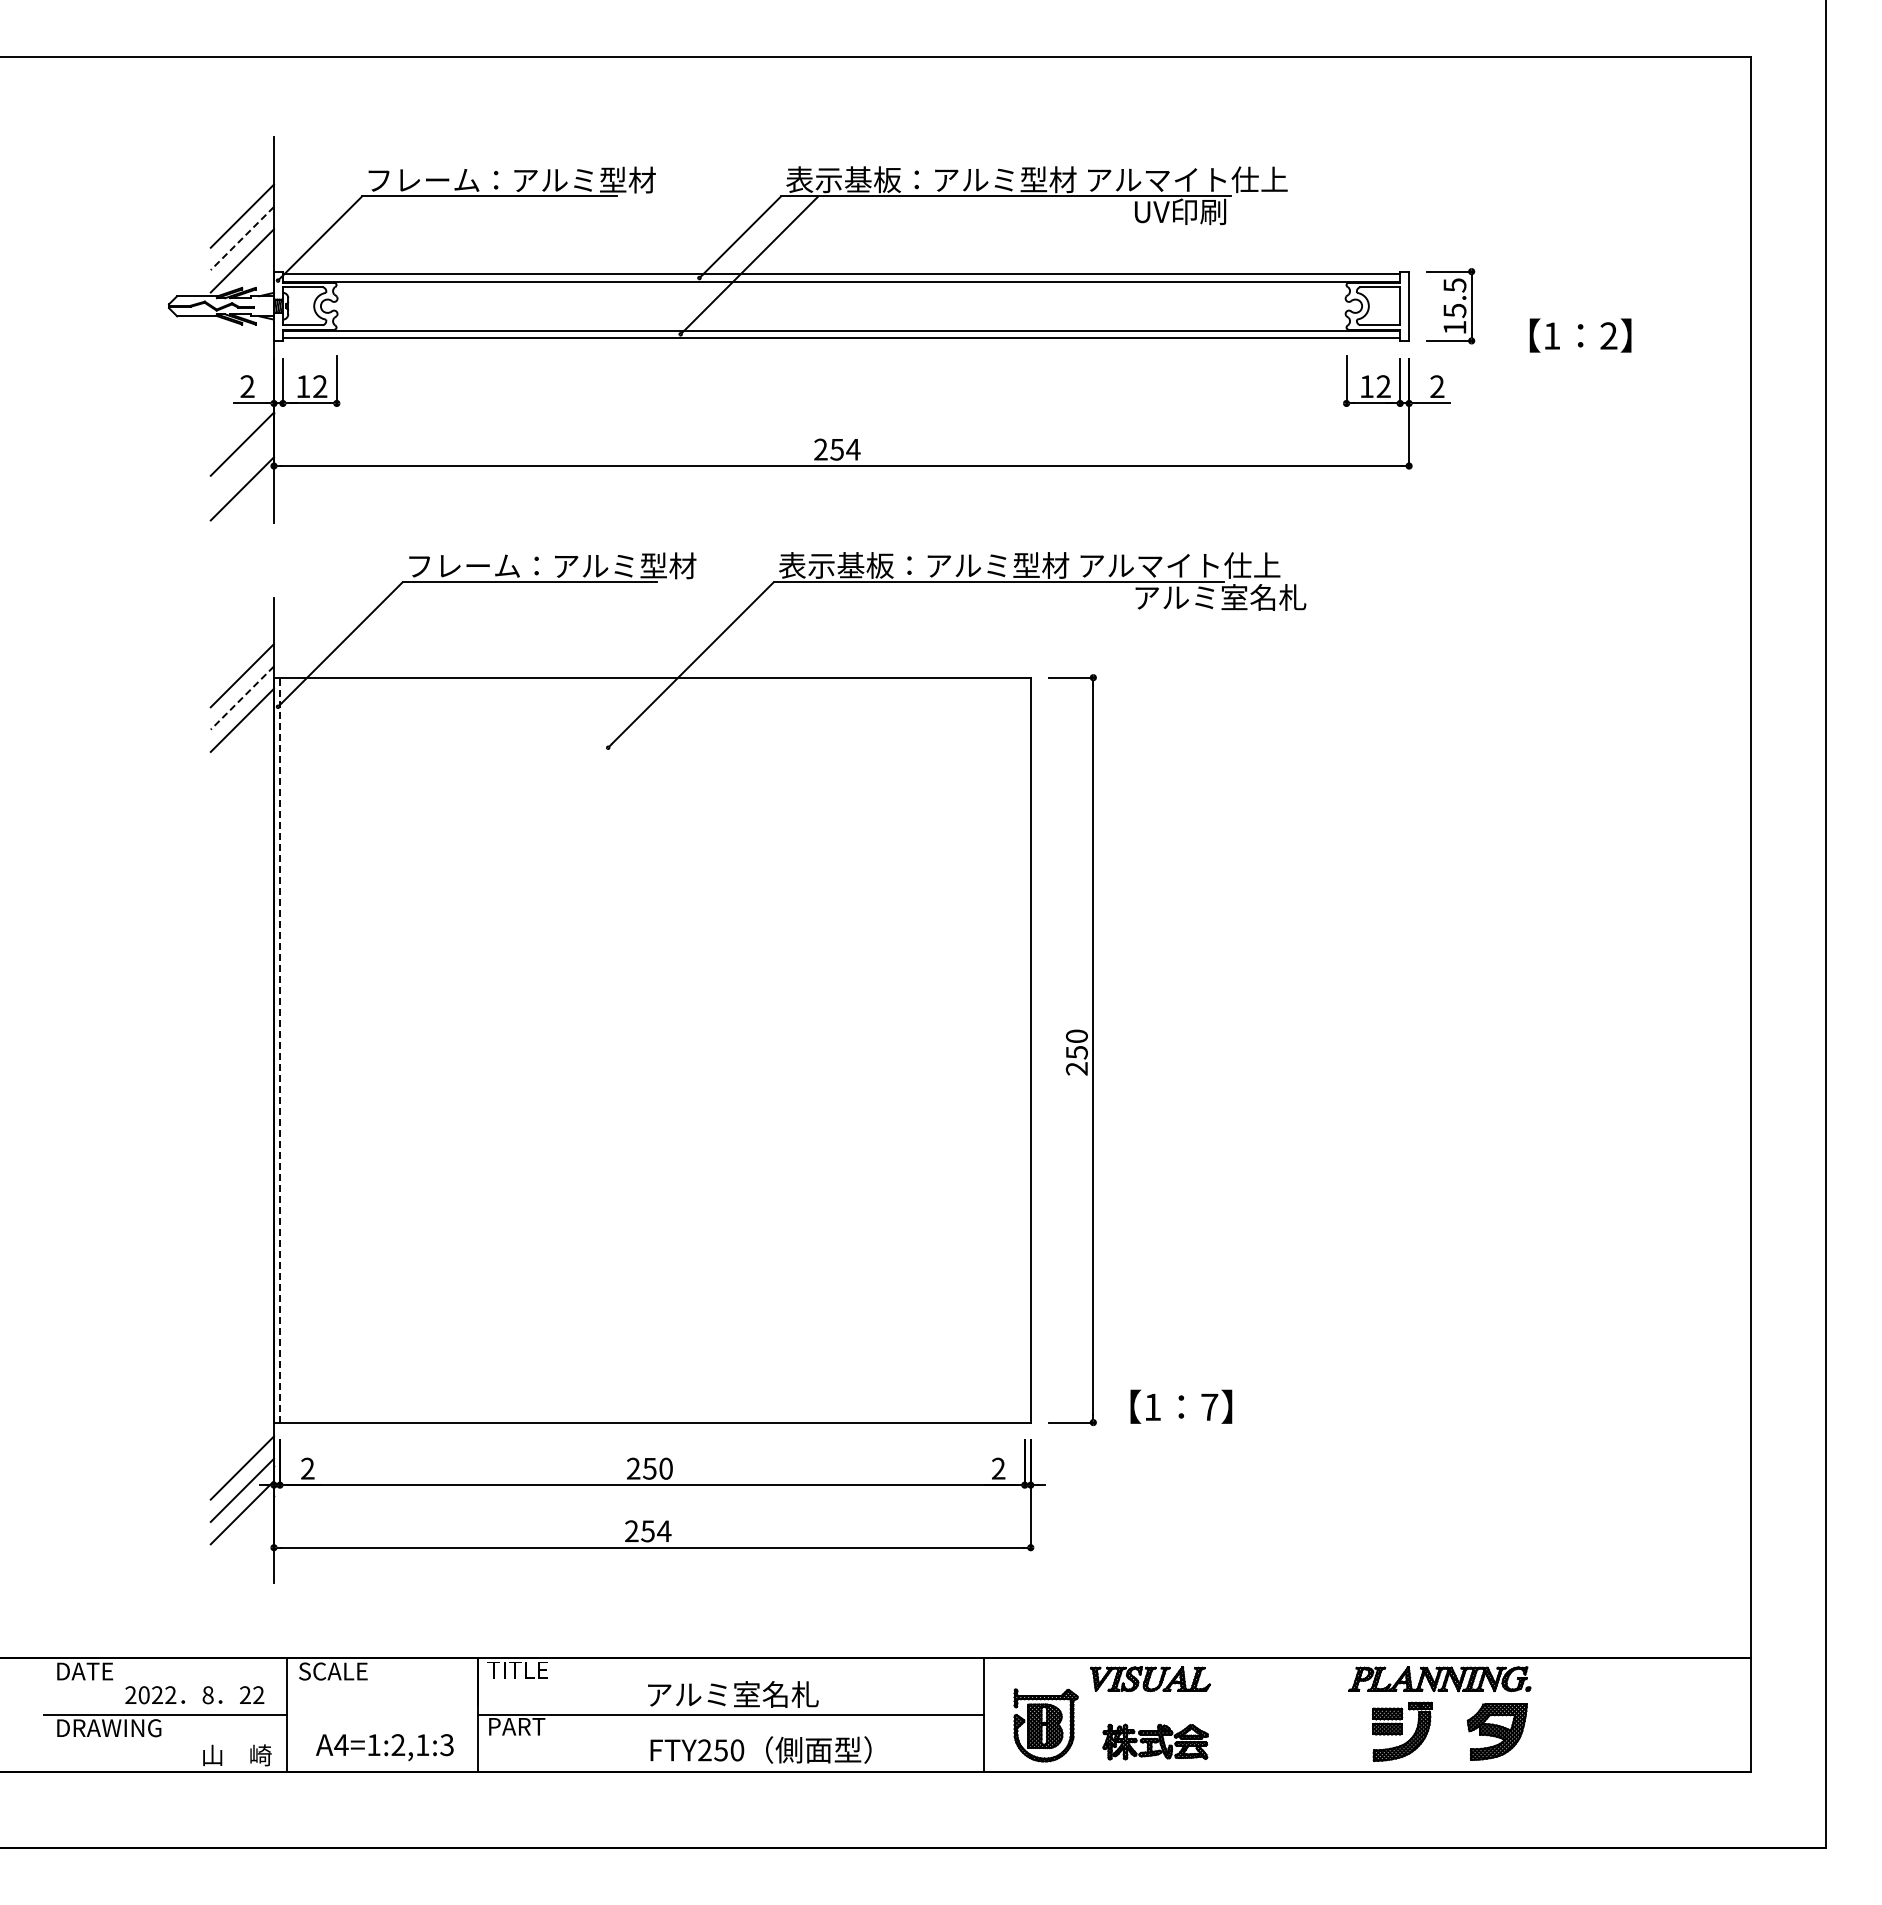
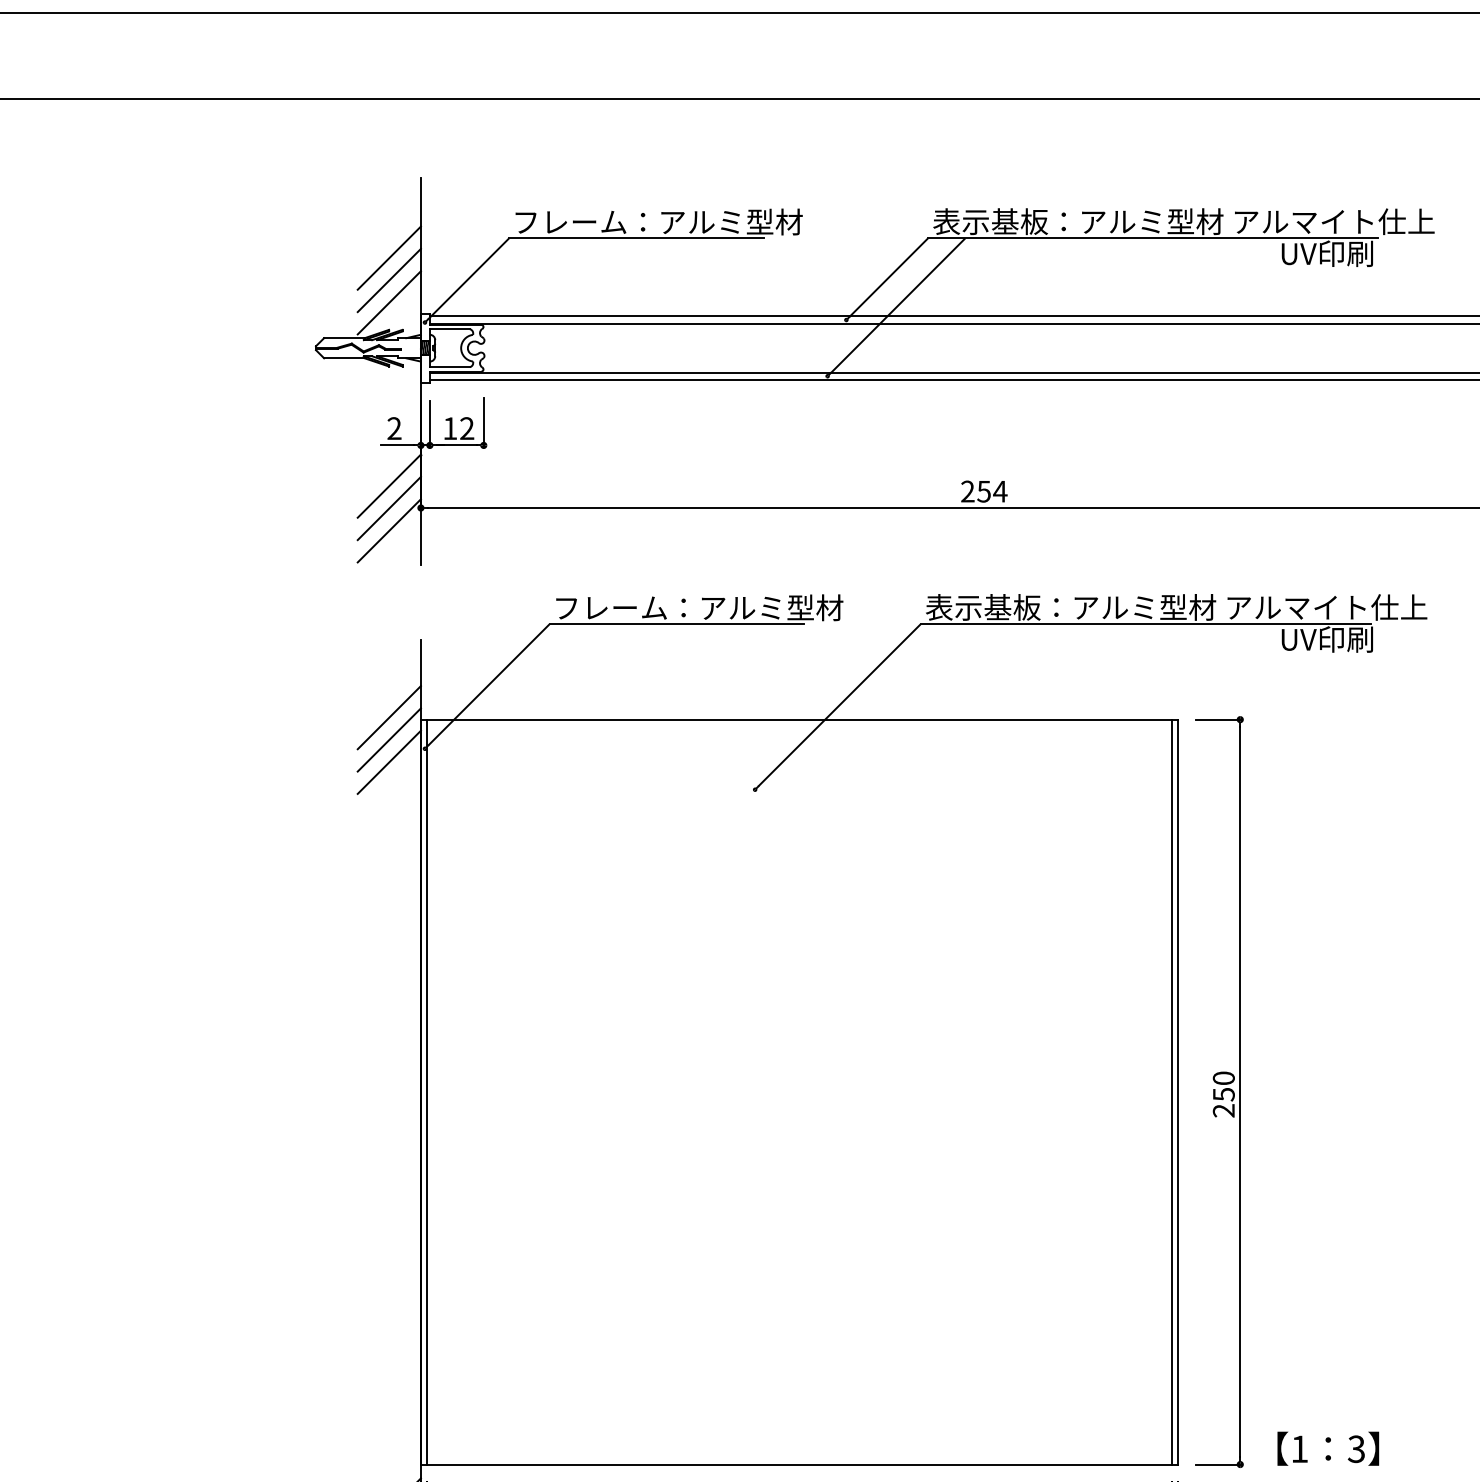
line: (242, 238) -> (389, 280), dashed -> solid
line: (241, 466) -> (388, 508), added
text: (1220, 597) -> (1367, 639), アルミ室名札 -> UV印刷
line: (242, 698) -> (389, 740), dashed -> solid
line: (279, 1049) -> (426, 1091), dashed -> solid
line: (1024, 1049) -> (1171, 1091), added
text: (1209, 1407) -> (1356, 1449), 7 -> 3

